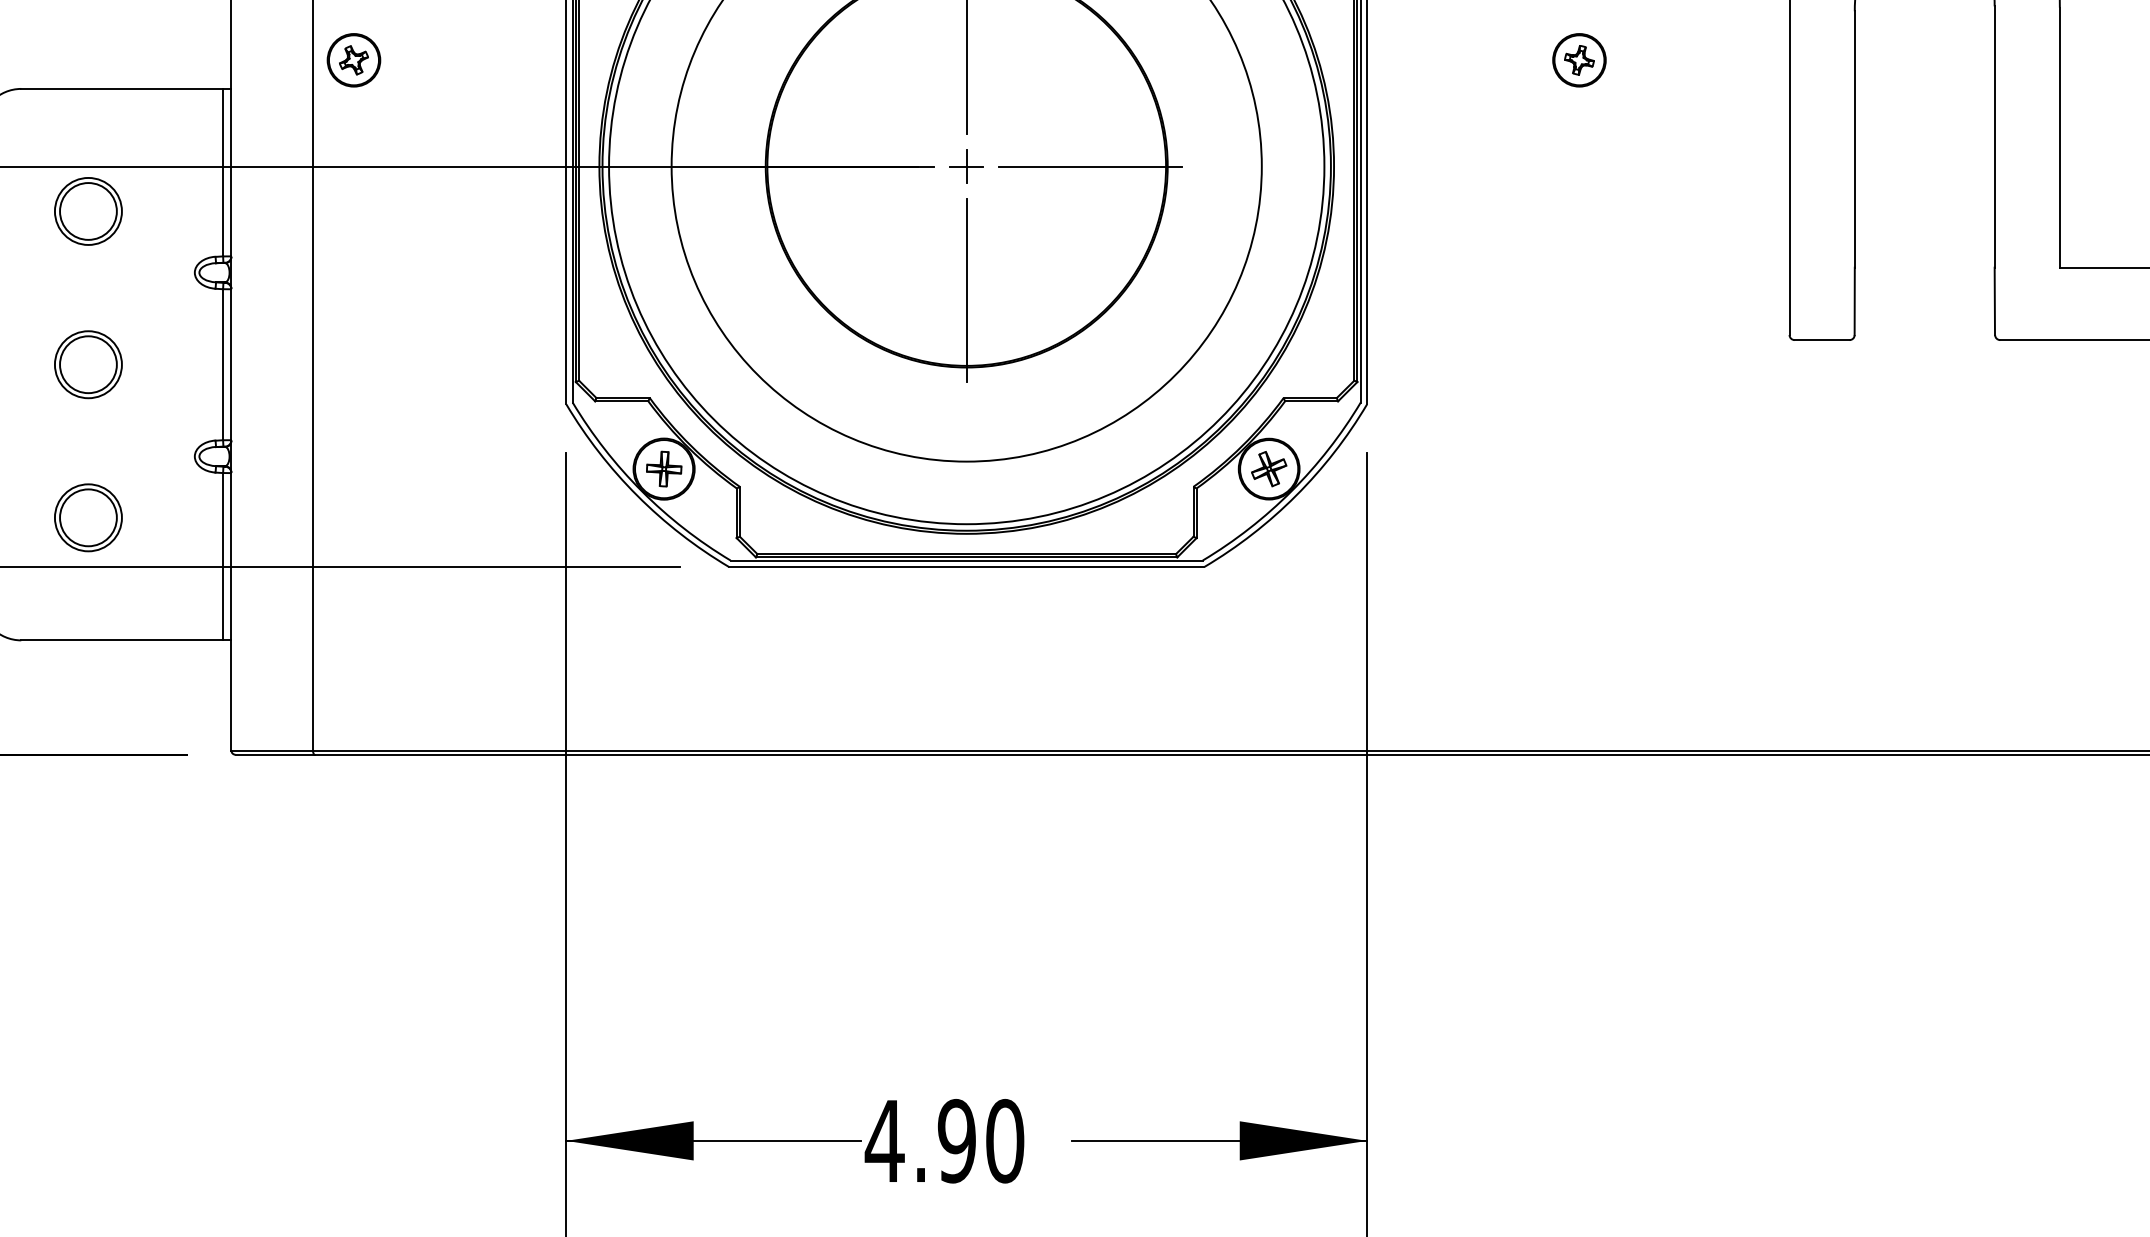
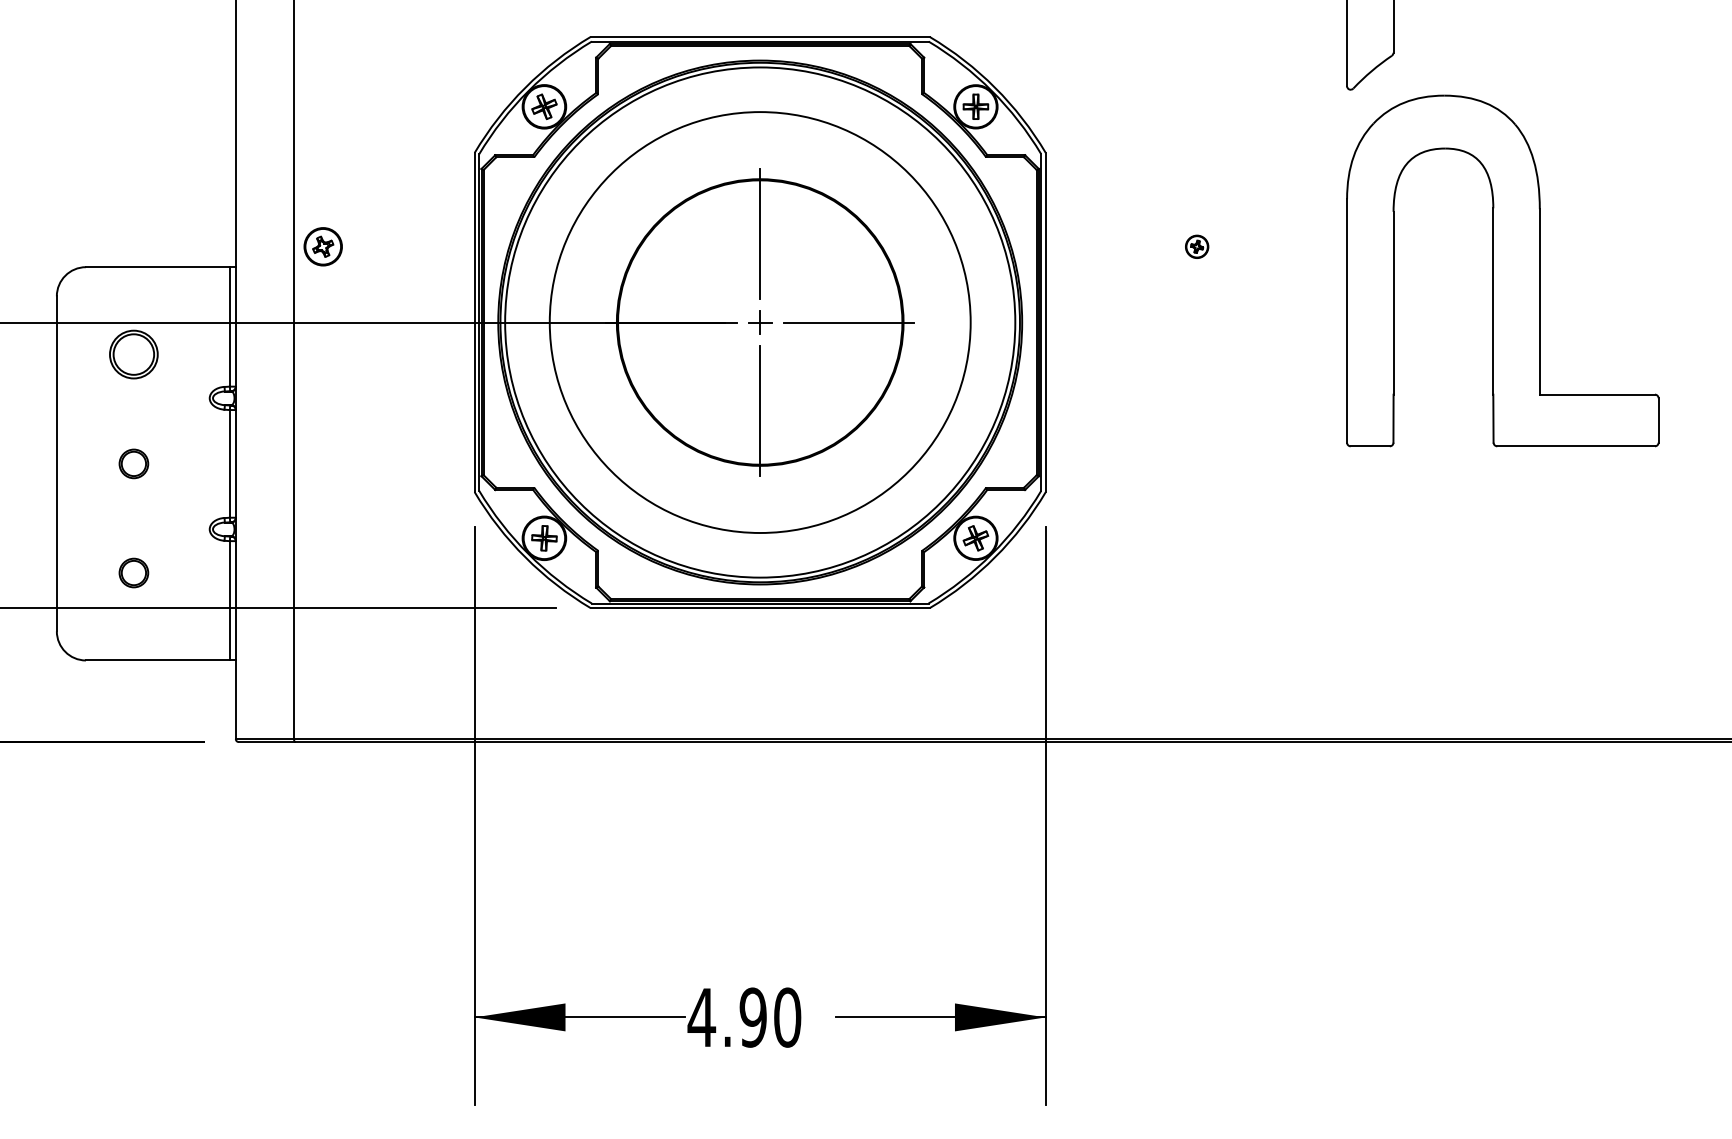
part: (1578, 59) -> (1196, 246), size x0.6
part: (87, 364) -> (133, 463), size x0.6
part: (87, 517) -> (133, 572), size x0.6

